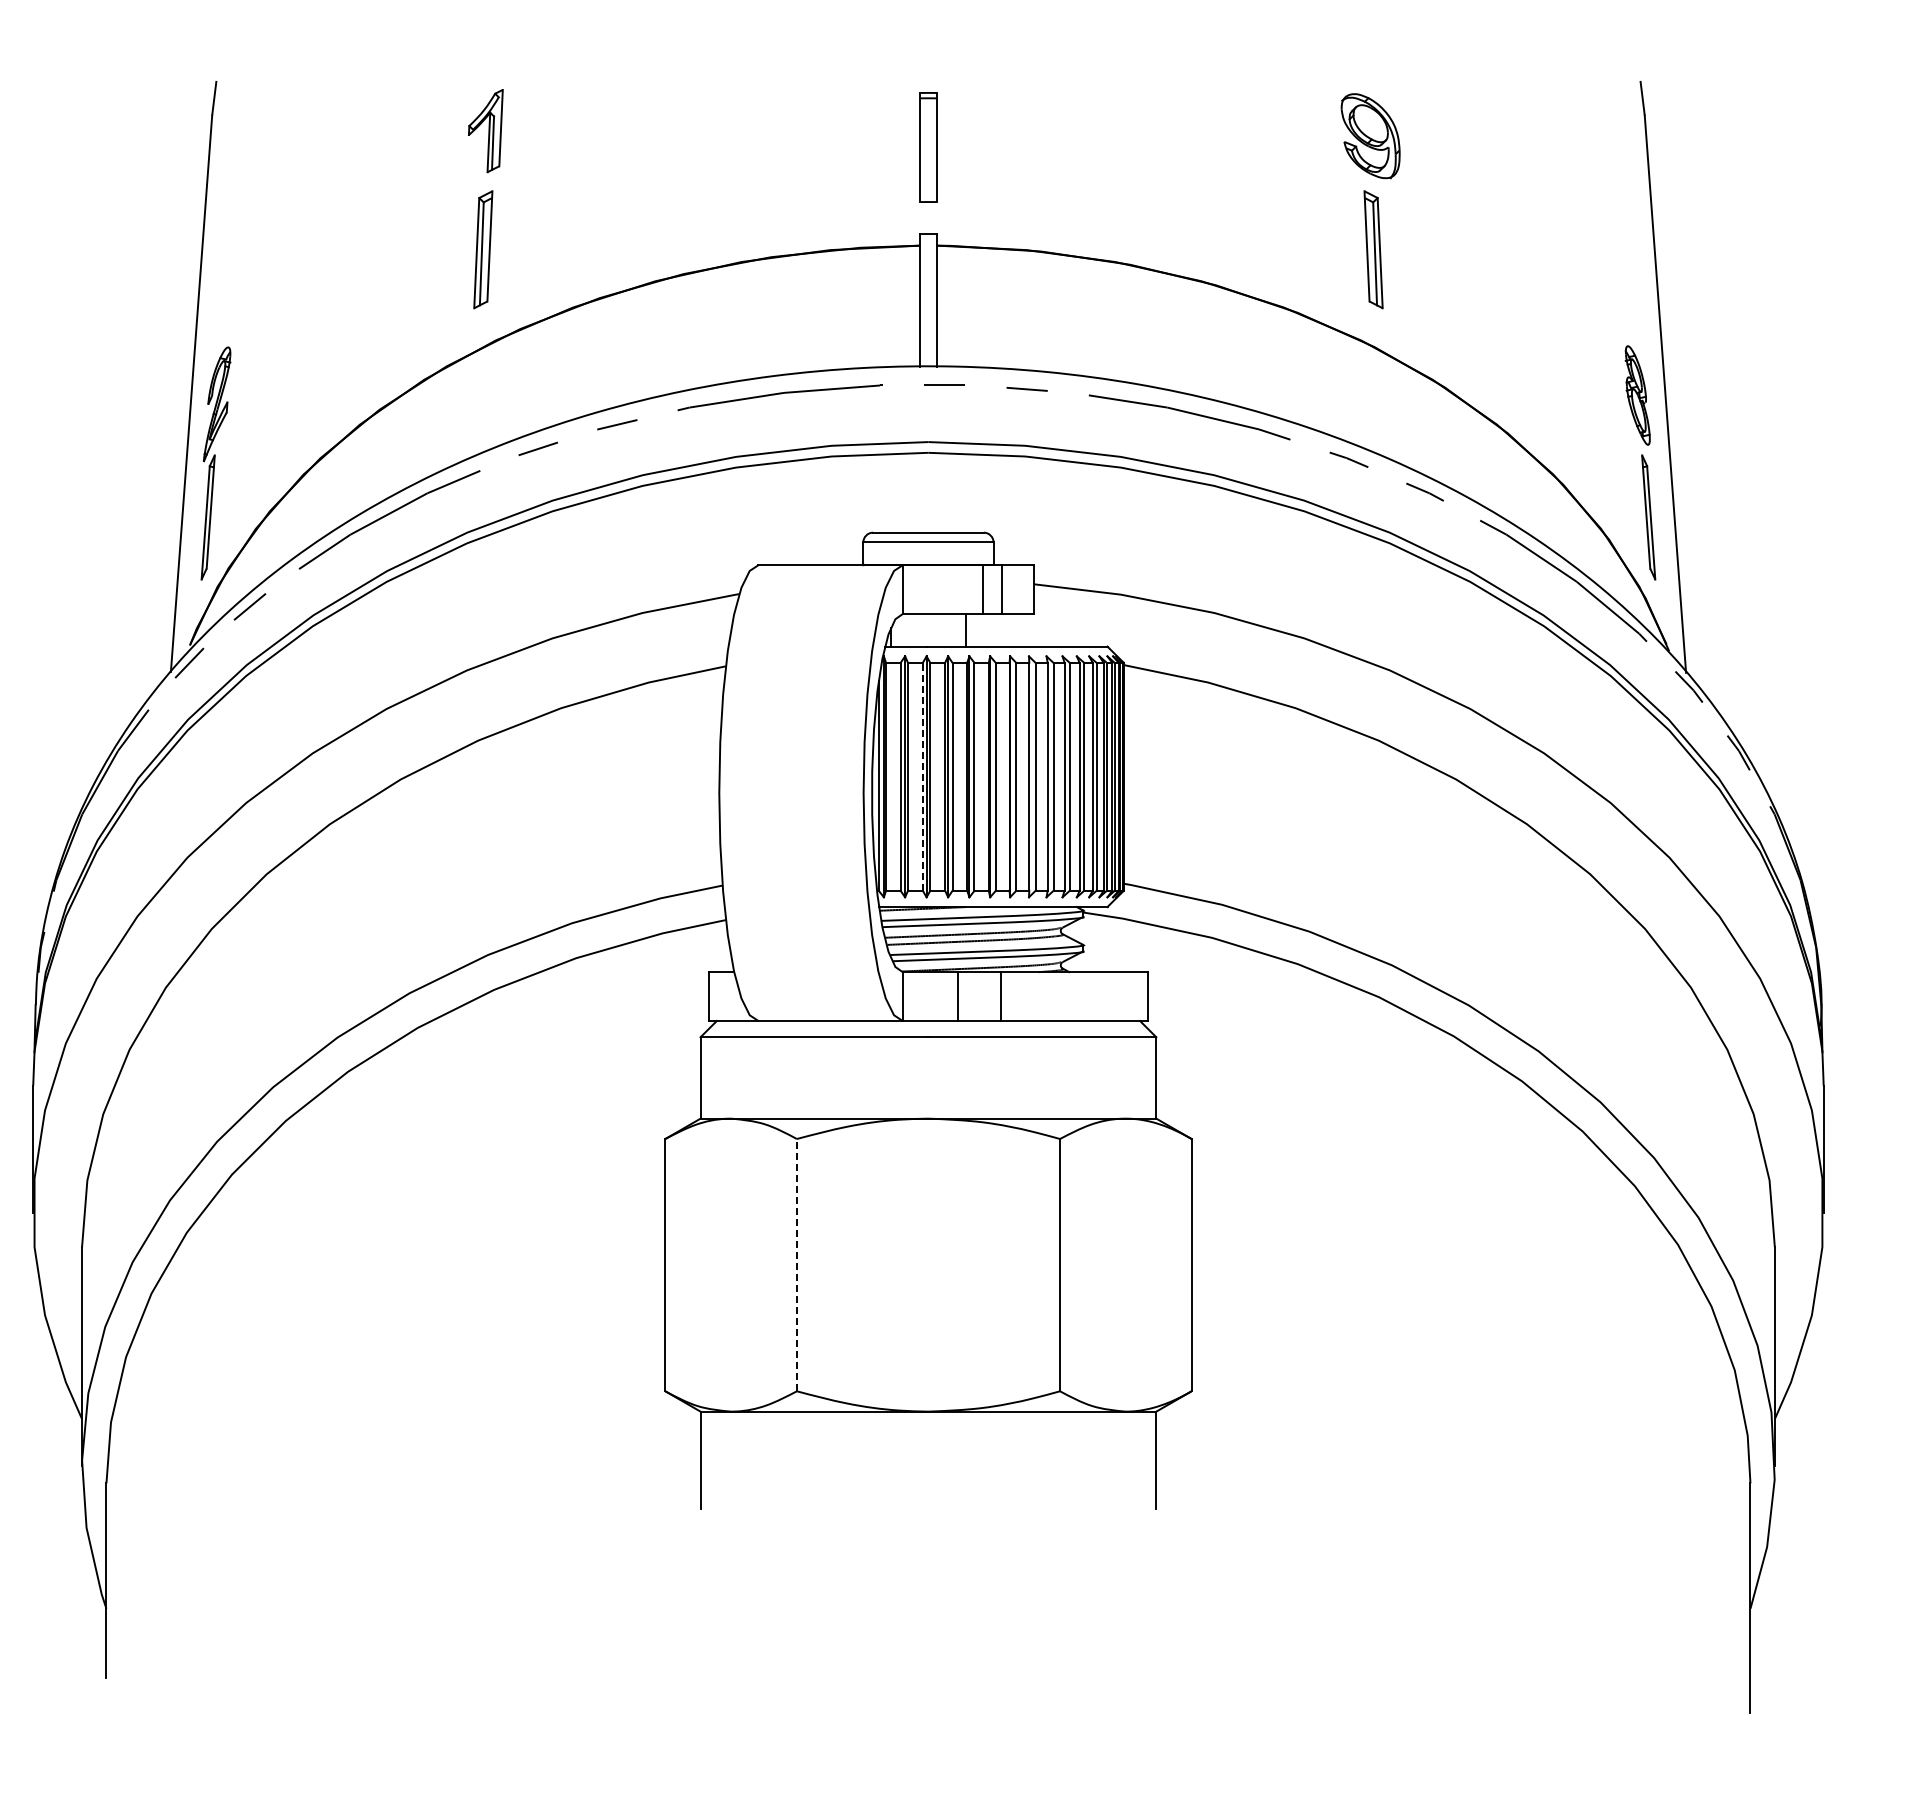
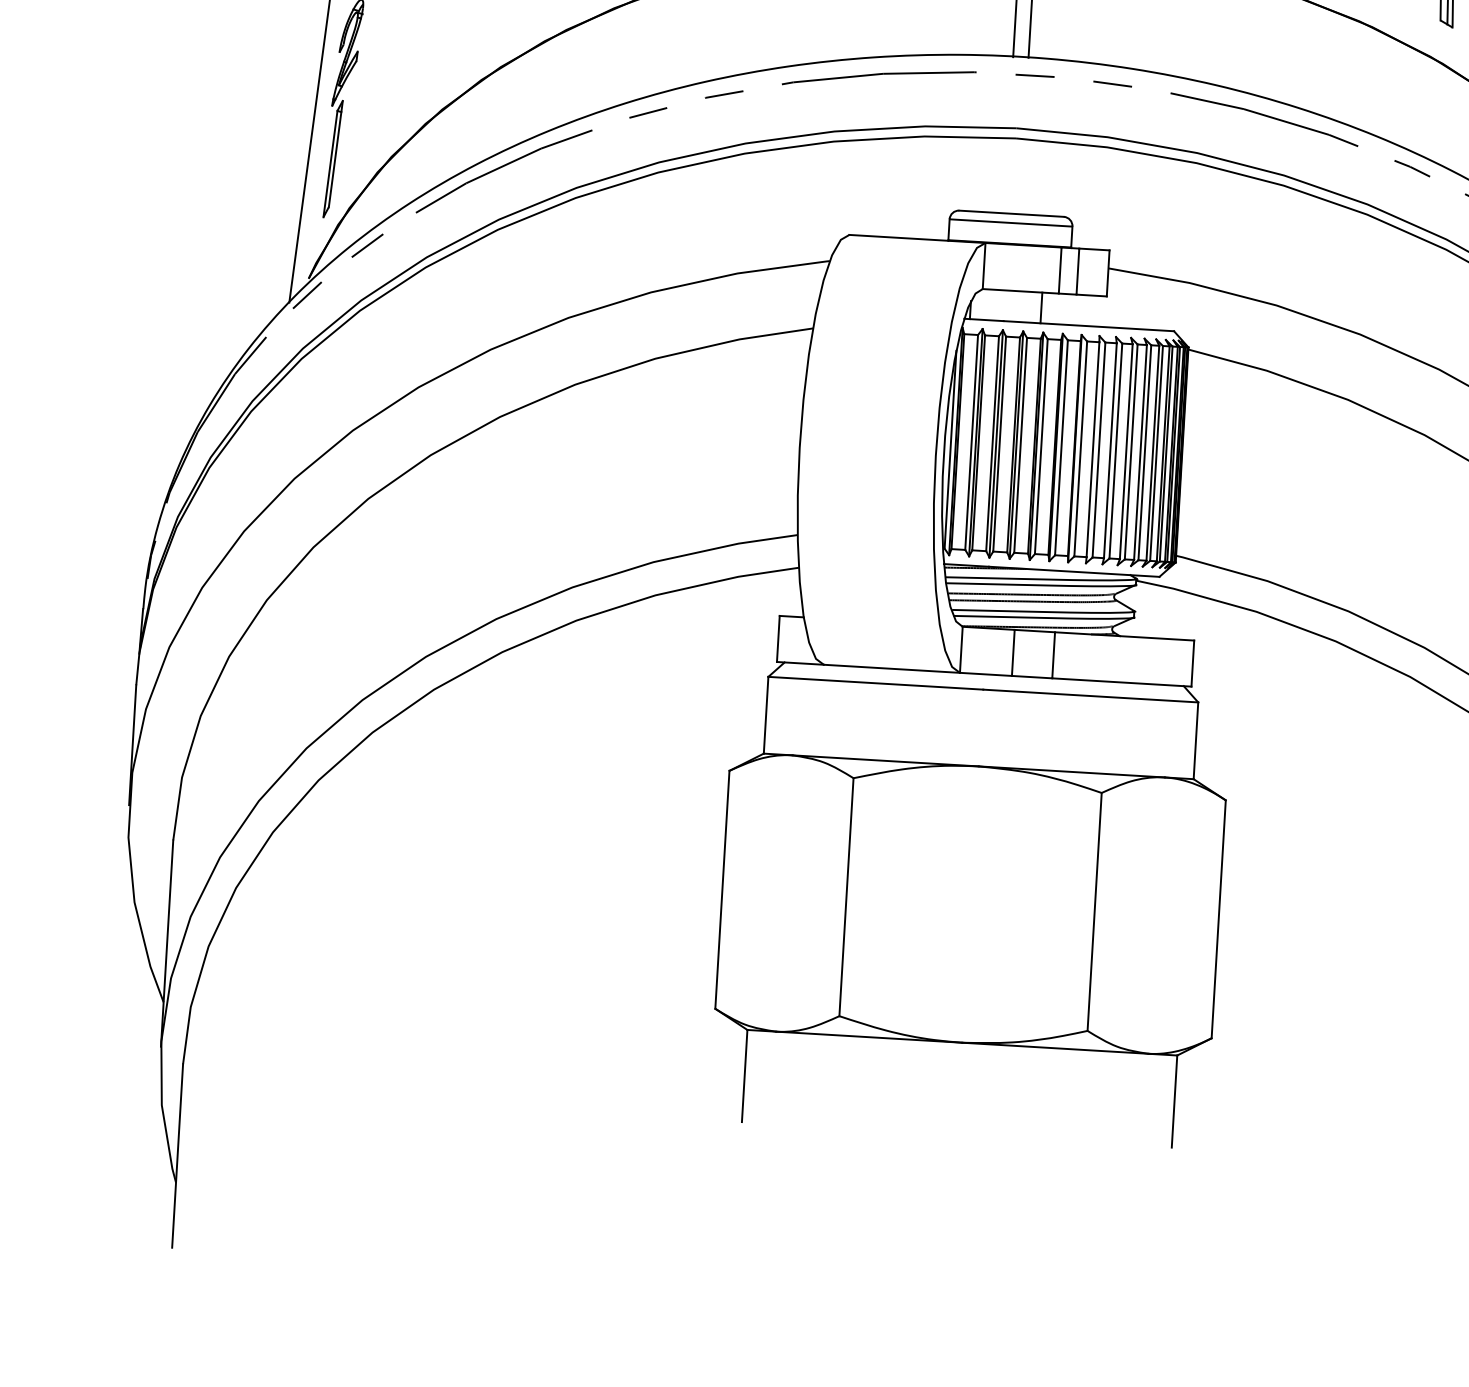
line: (922, 776) -> (992, 443), dashed -> solid
line: (796, 1264) -> (846, 896), dashed -> solid

